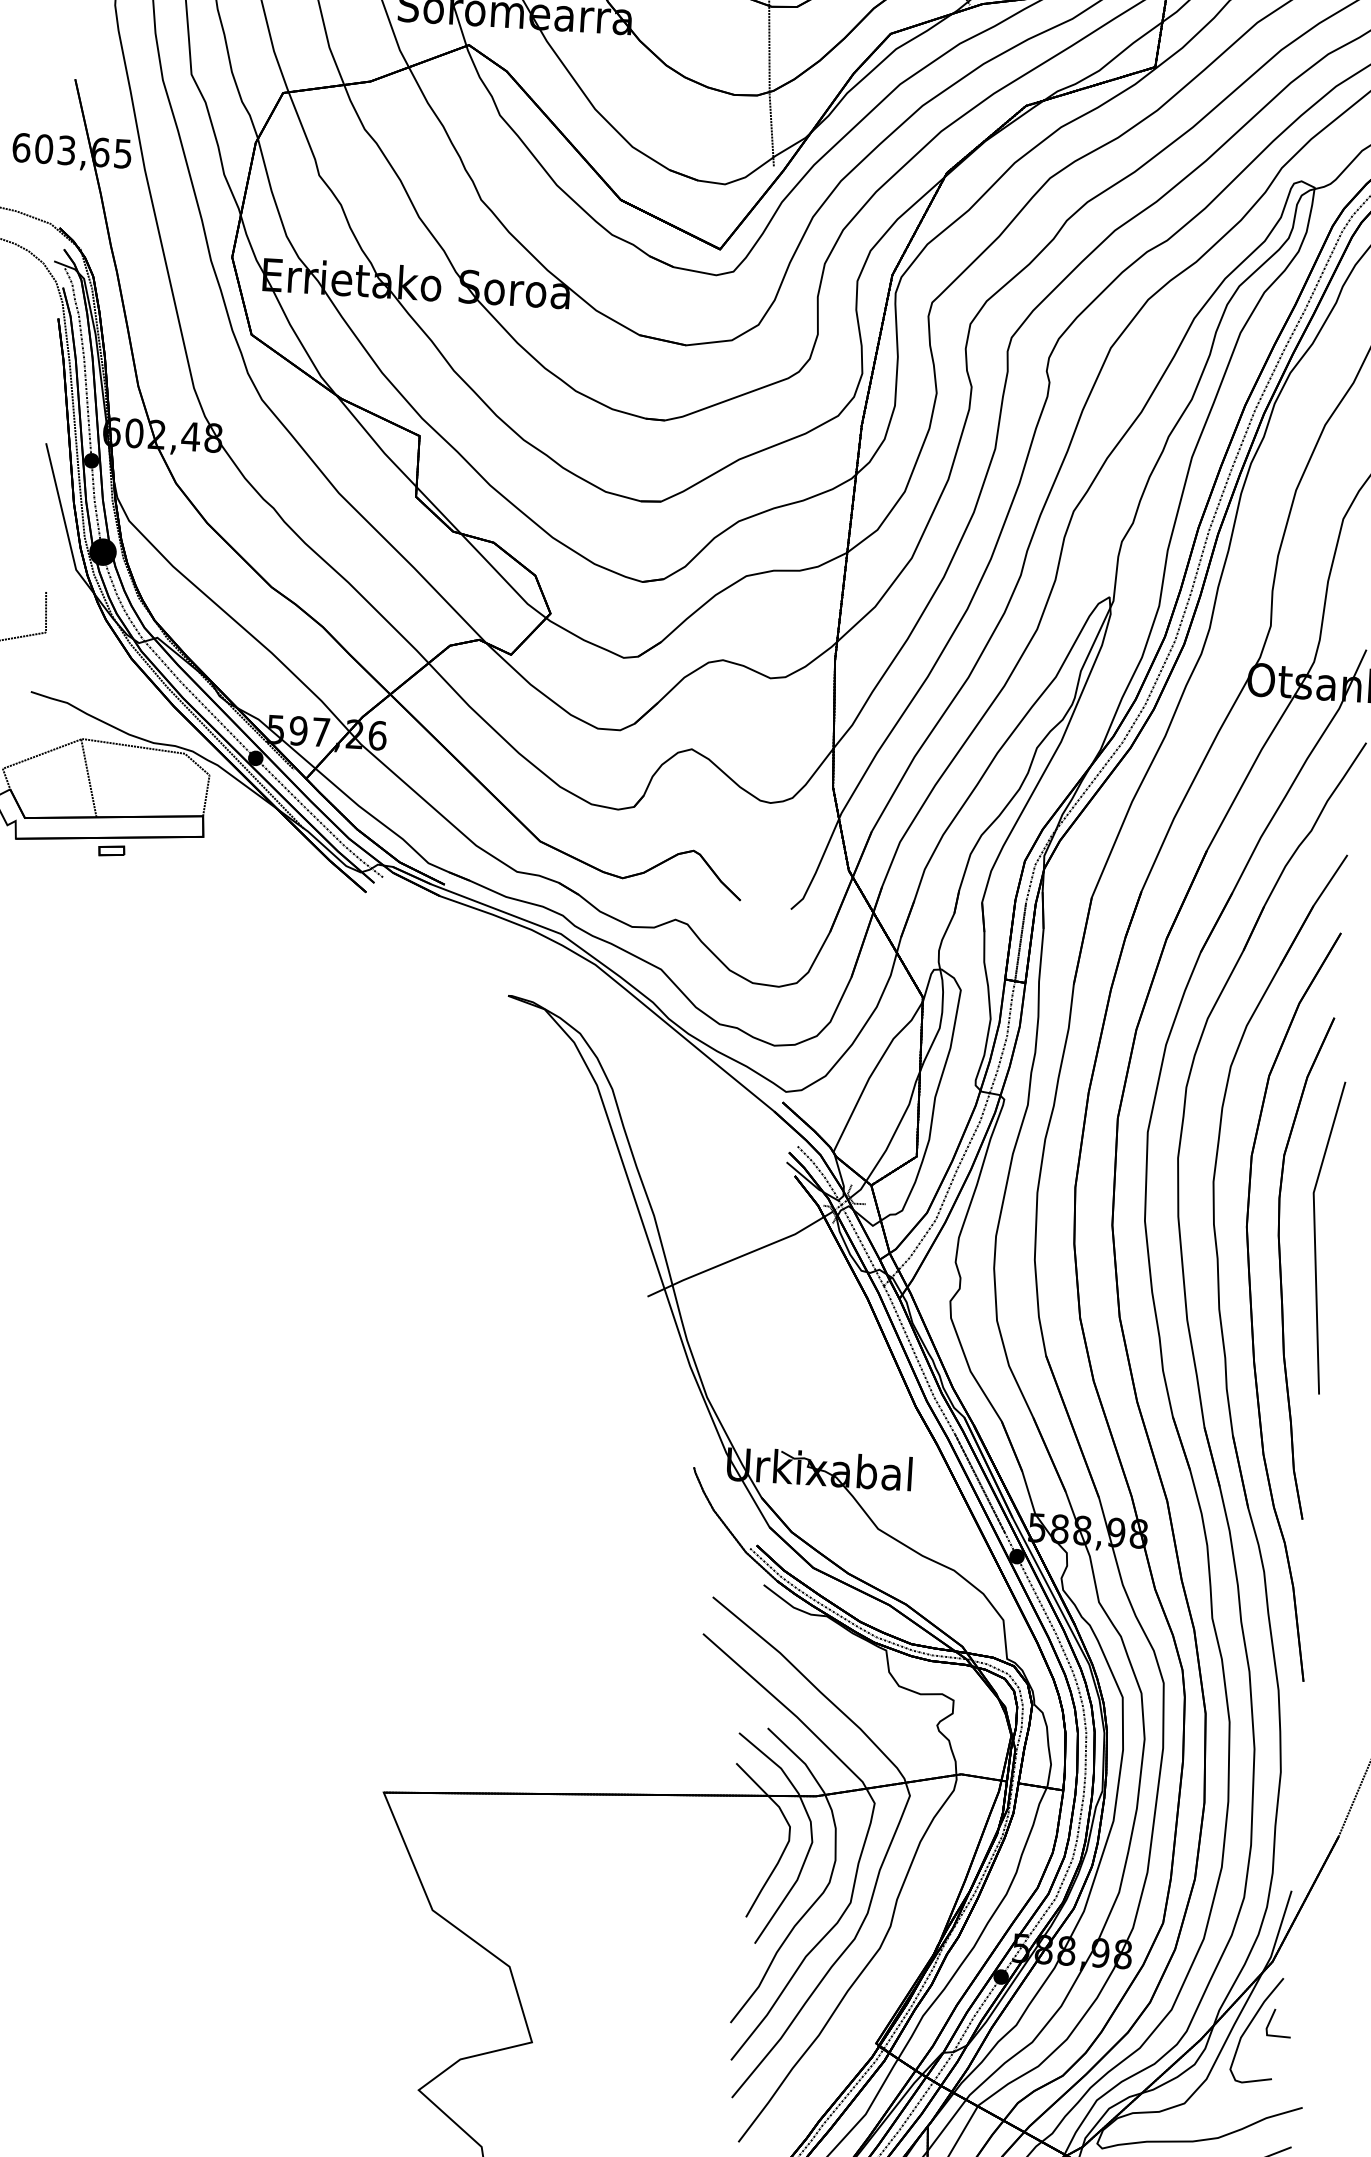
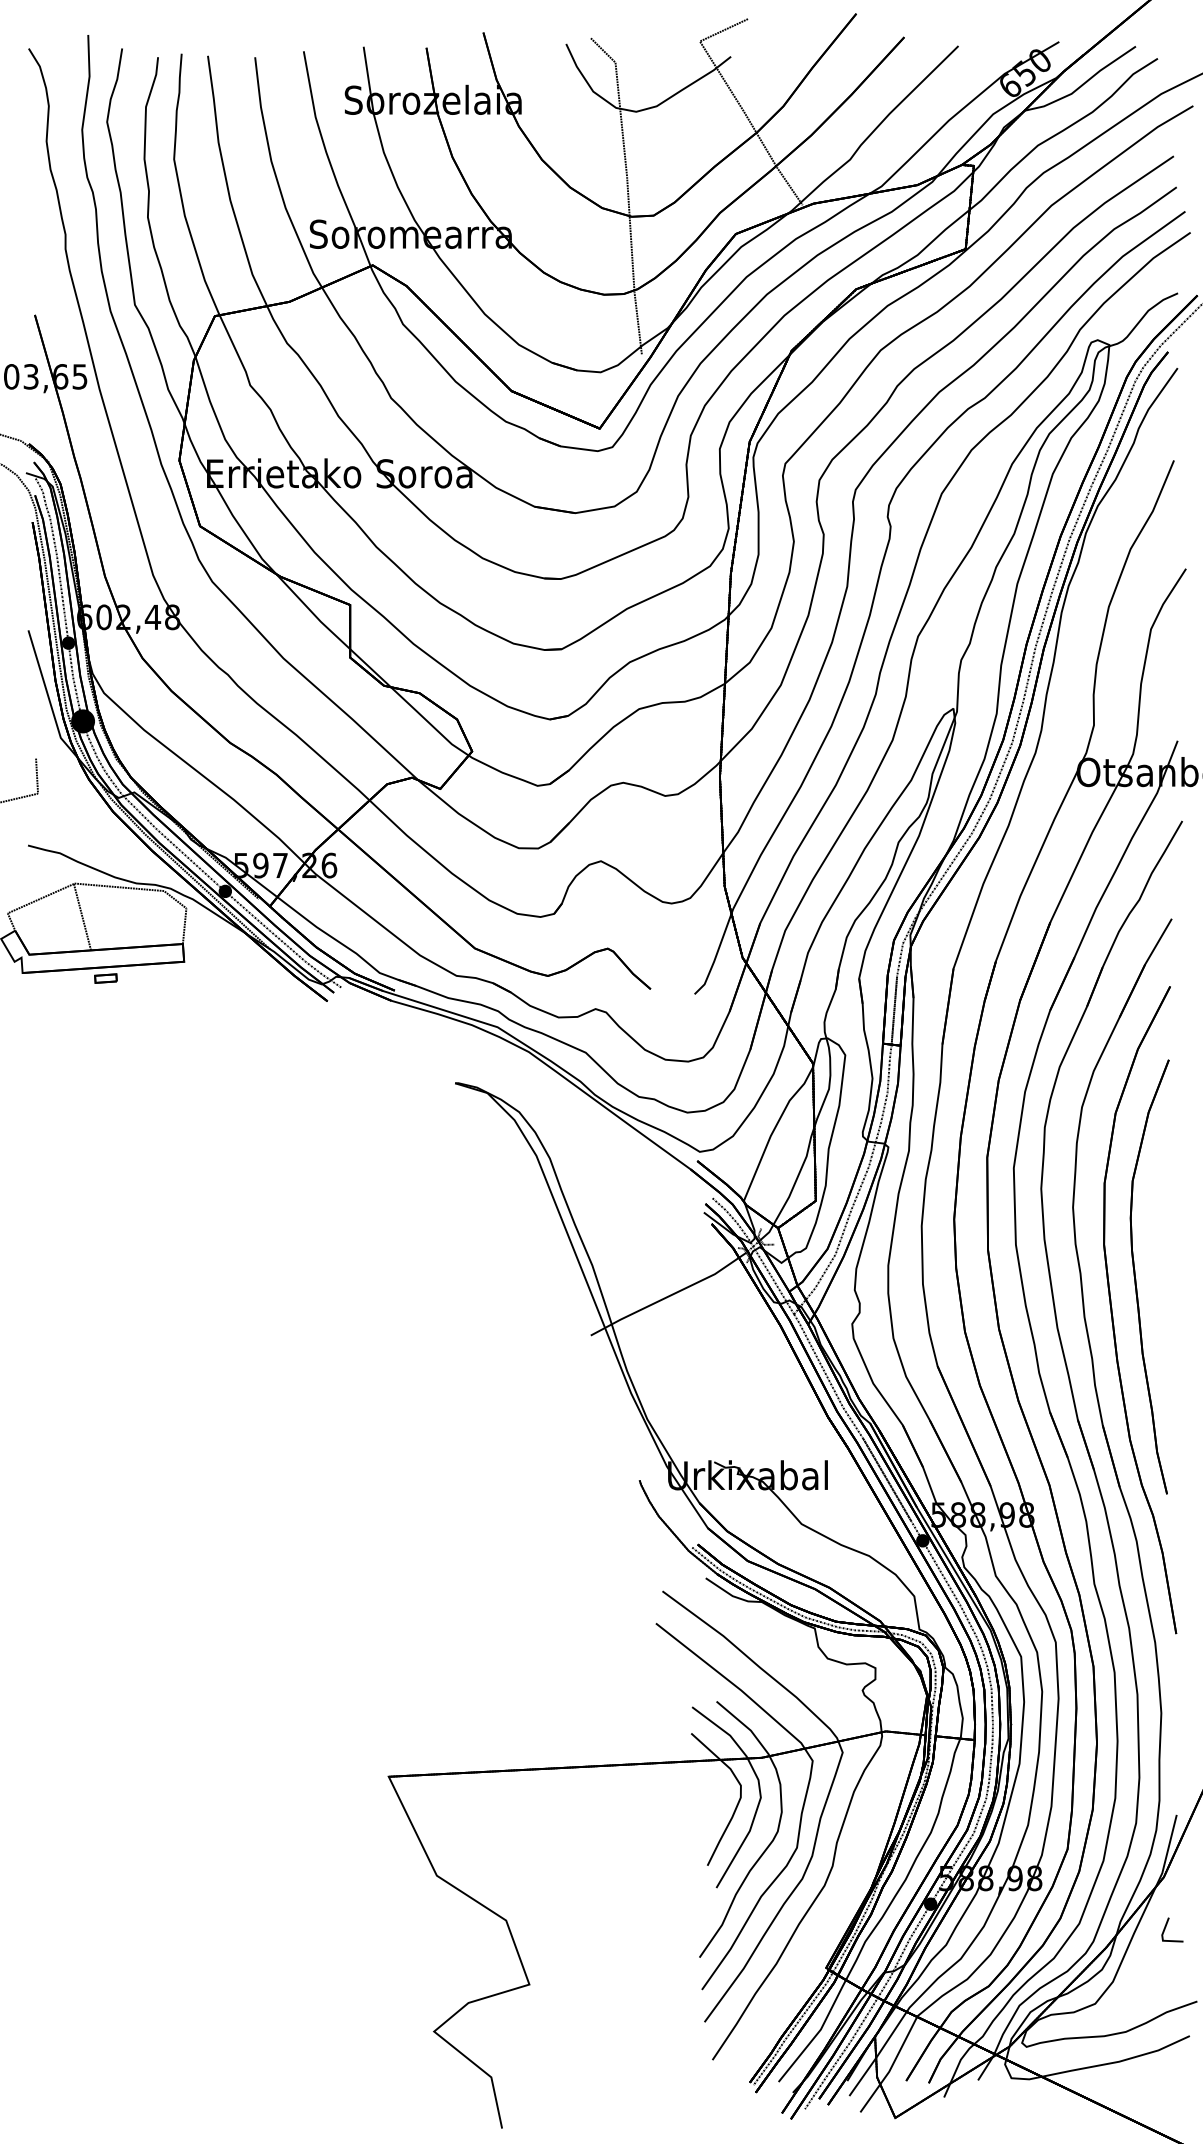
part: (1323, 1237) -> (1170, 1249), removed
curve: (1249, 2026) -> (1147, 1934), removed

